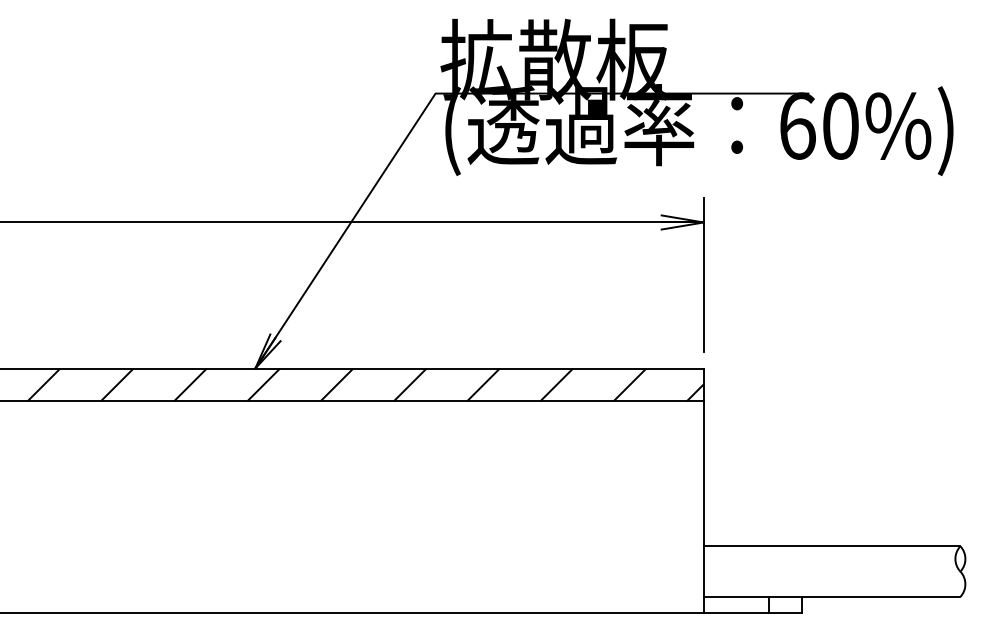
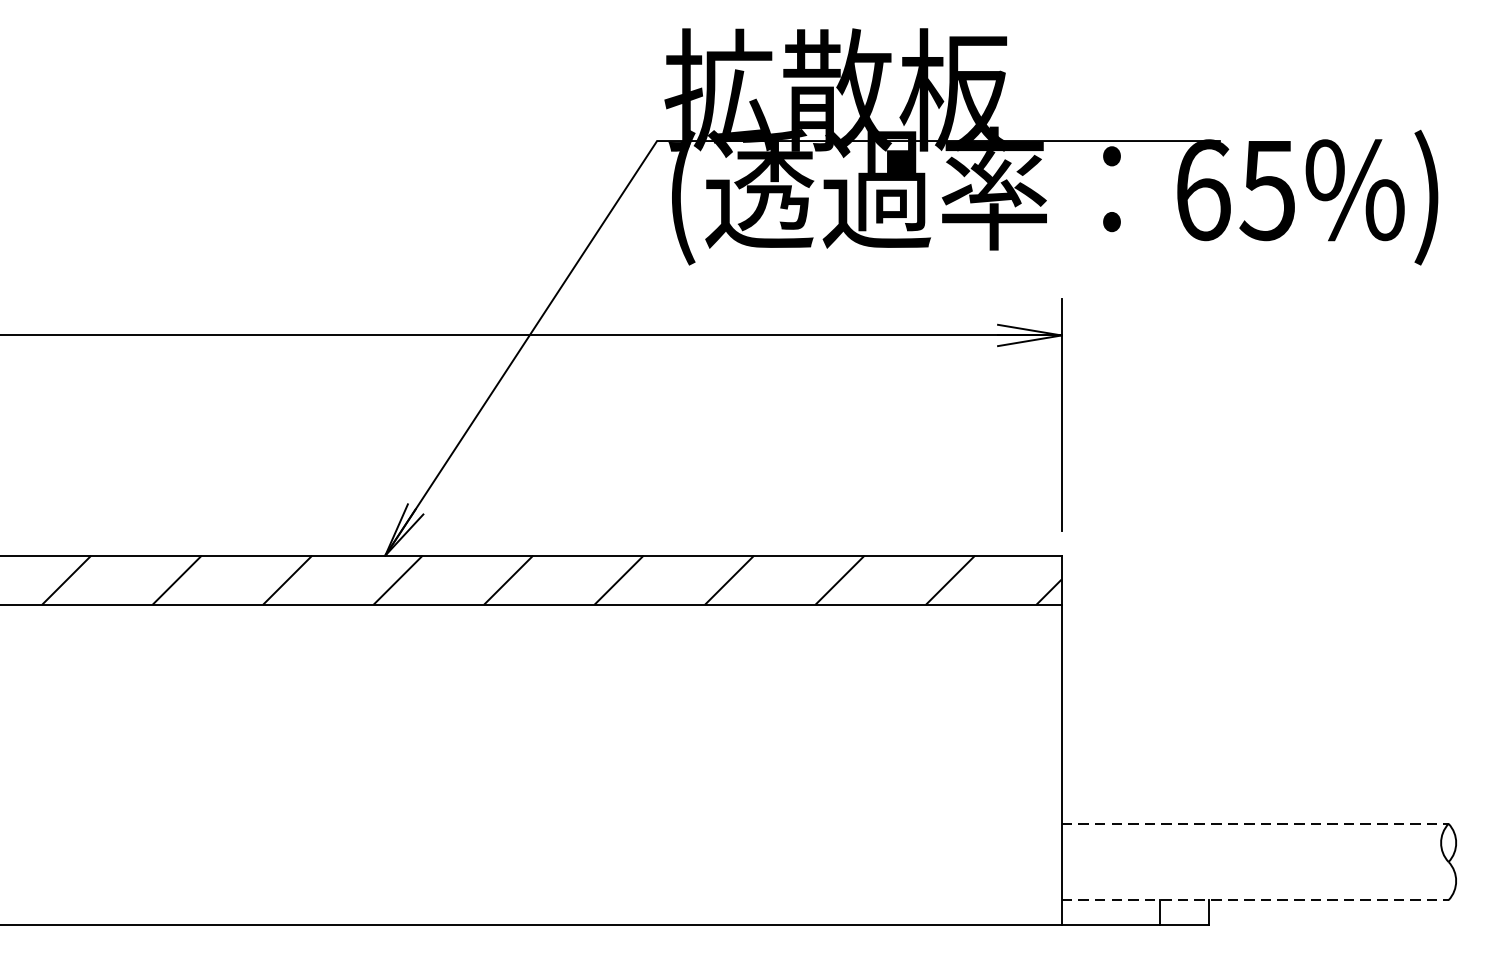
text: (839, 125) -> (1266, 189), 60%) -> 65%)
line: (832, 546) -> (1255, 824), solid -> dashed
line: (832, 596) -> (1255, 899), solid -> dashed

